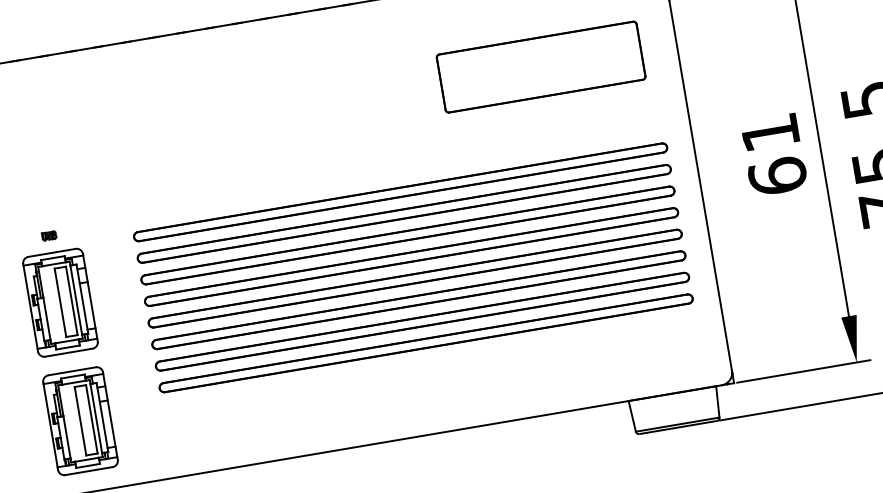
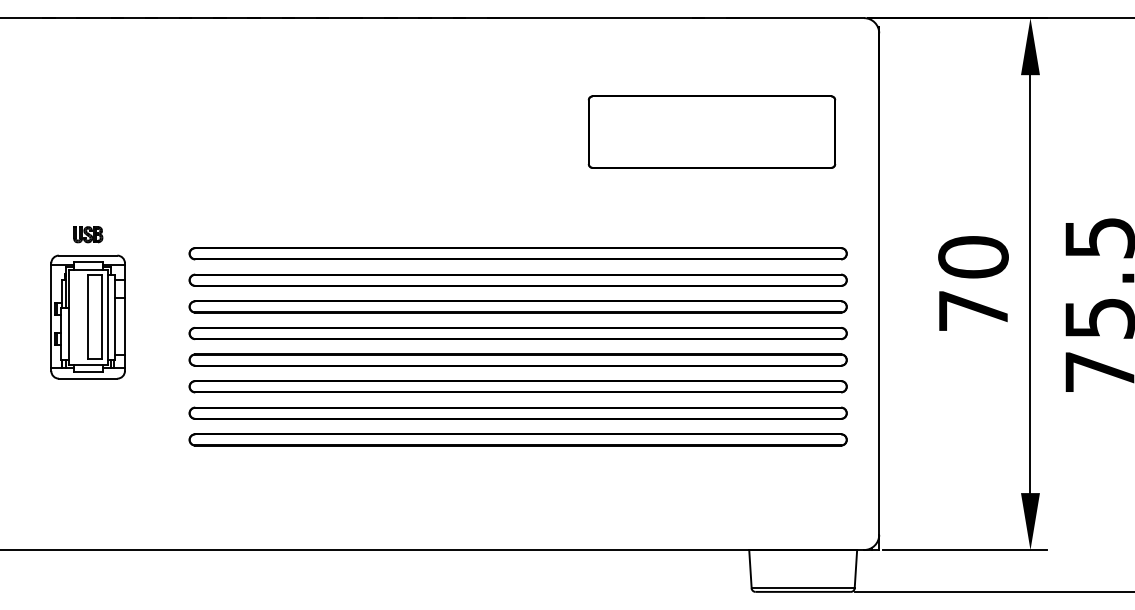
text: (774, 154) -> (973, 283), 61 -> 70
part: (49, 235) -> (88, 234), size x1.67
part: (79, 420) -> (87, 462), removed

